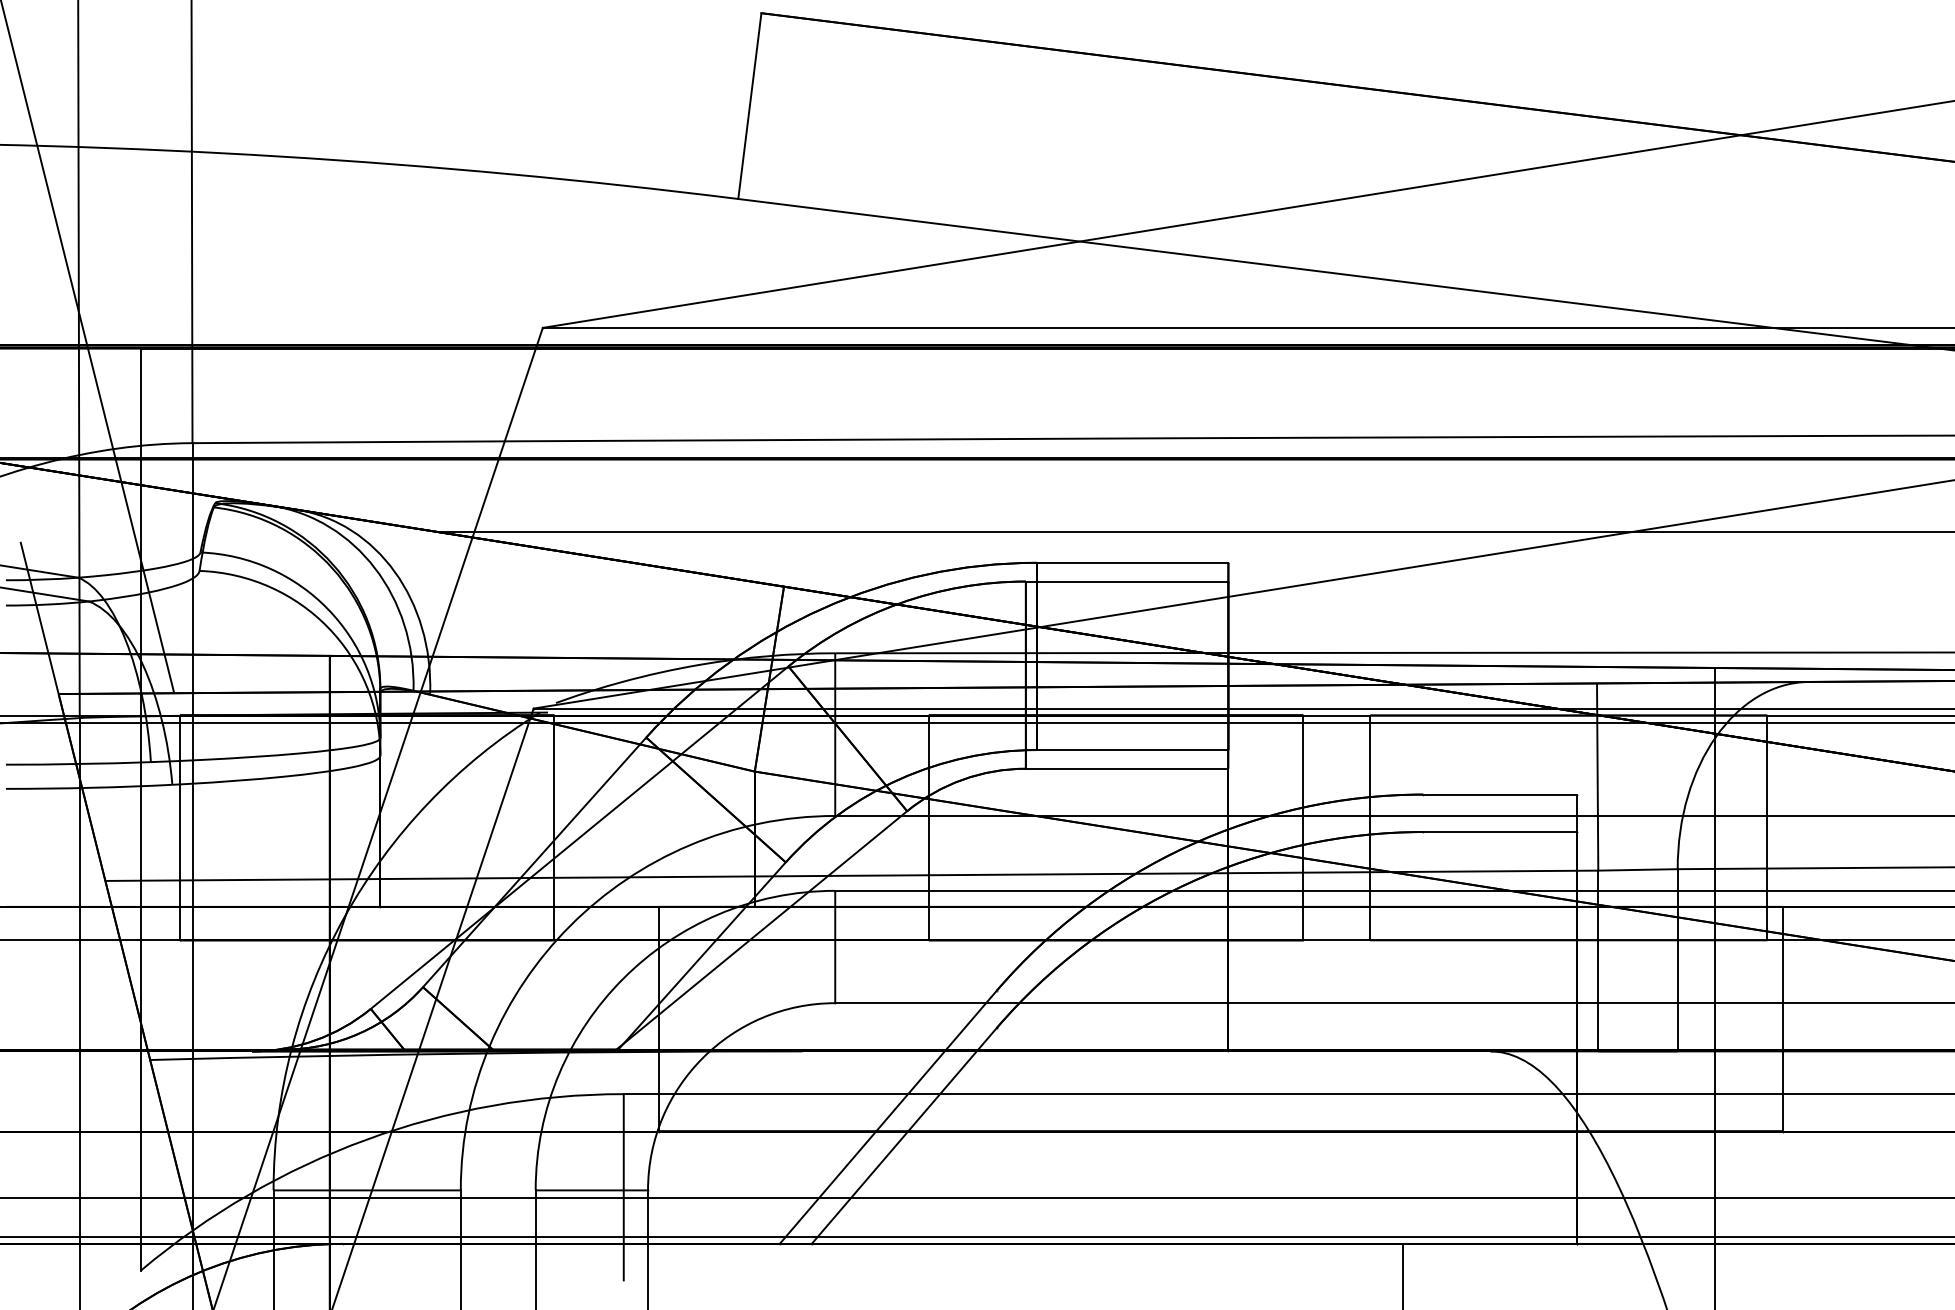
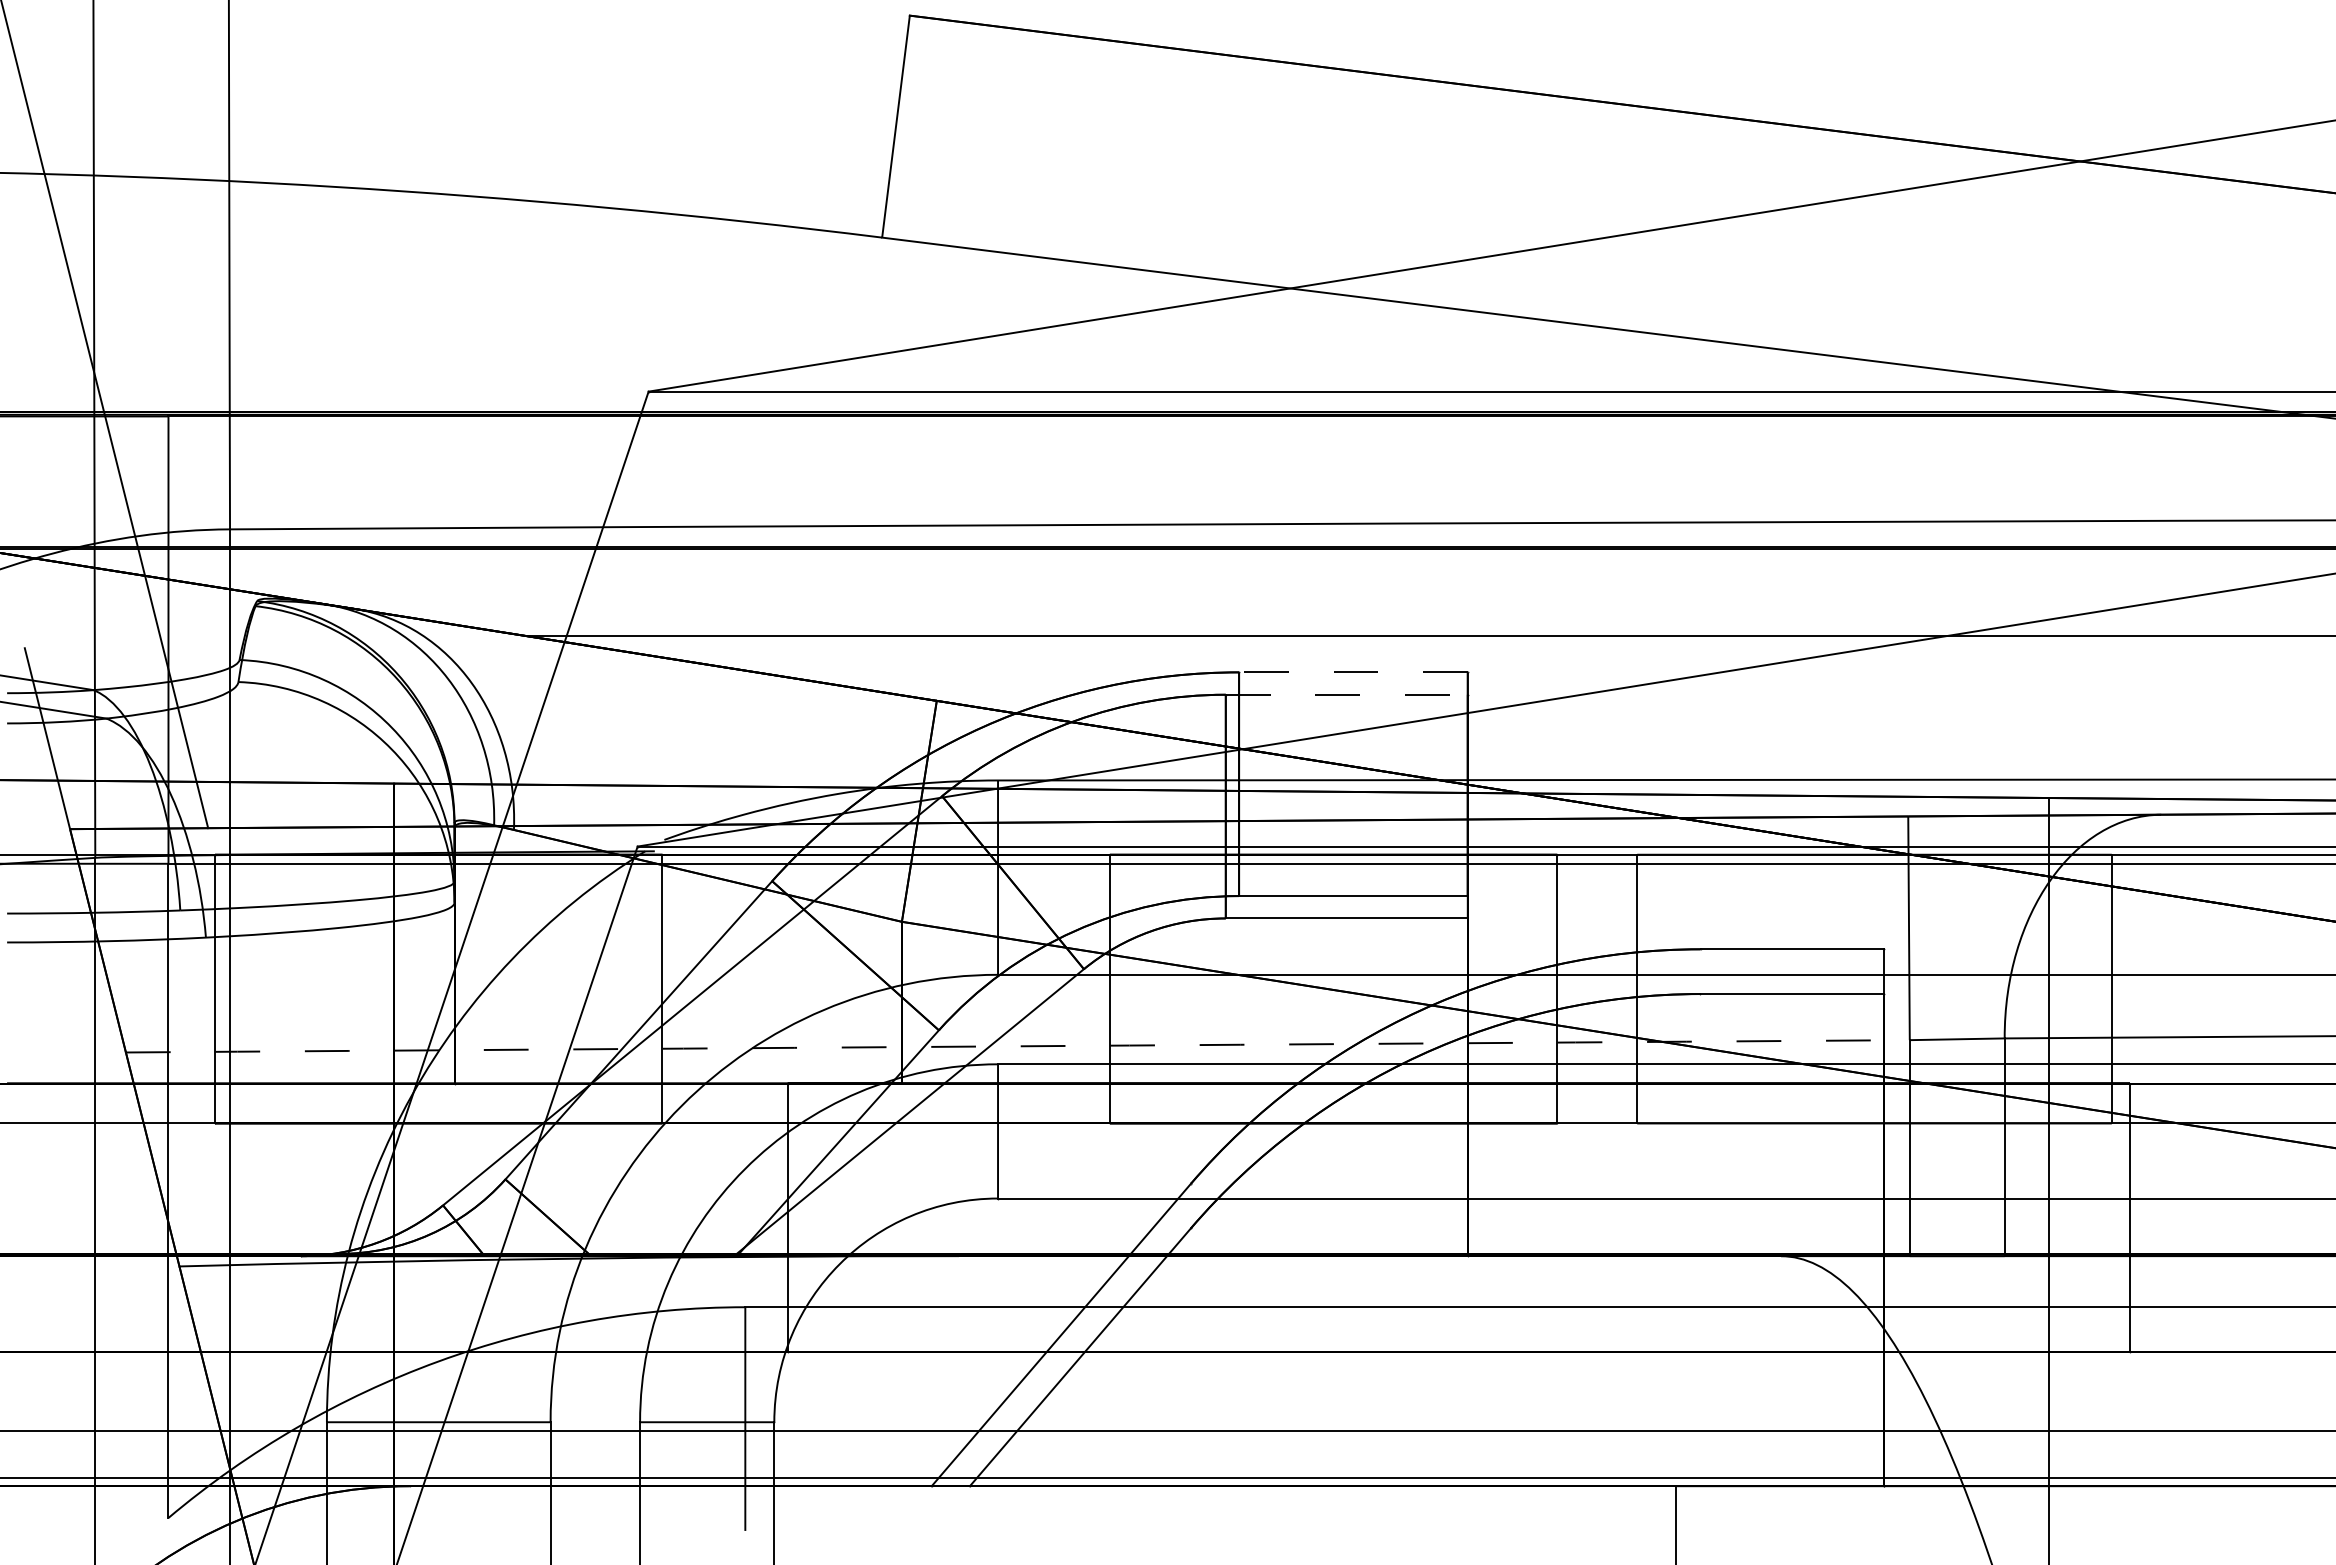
line: (1131, 562) -> (1352, 672), solid -> dashed
line: (1126, 581) -> (1346, 694), solid -> dashed
arc: (851, 875) -> (1017, 1046), solid -> dashed

